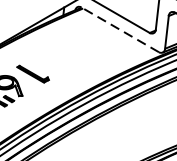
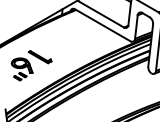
line: (119, 30) -> (102, 25), dashed -> solid

